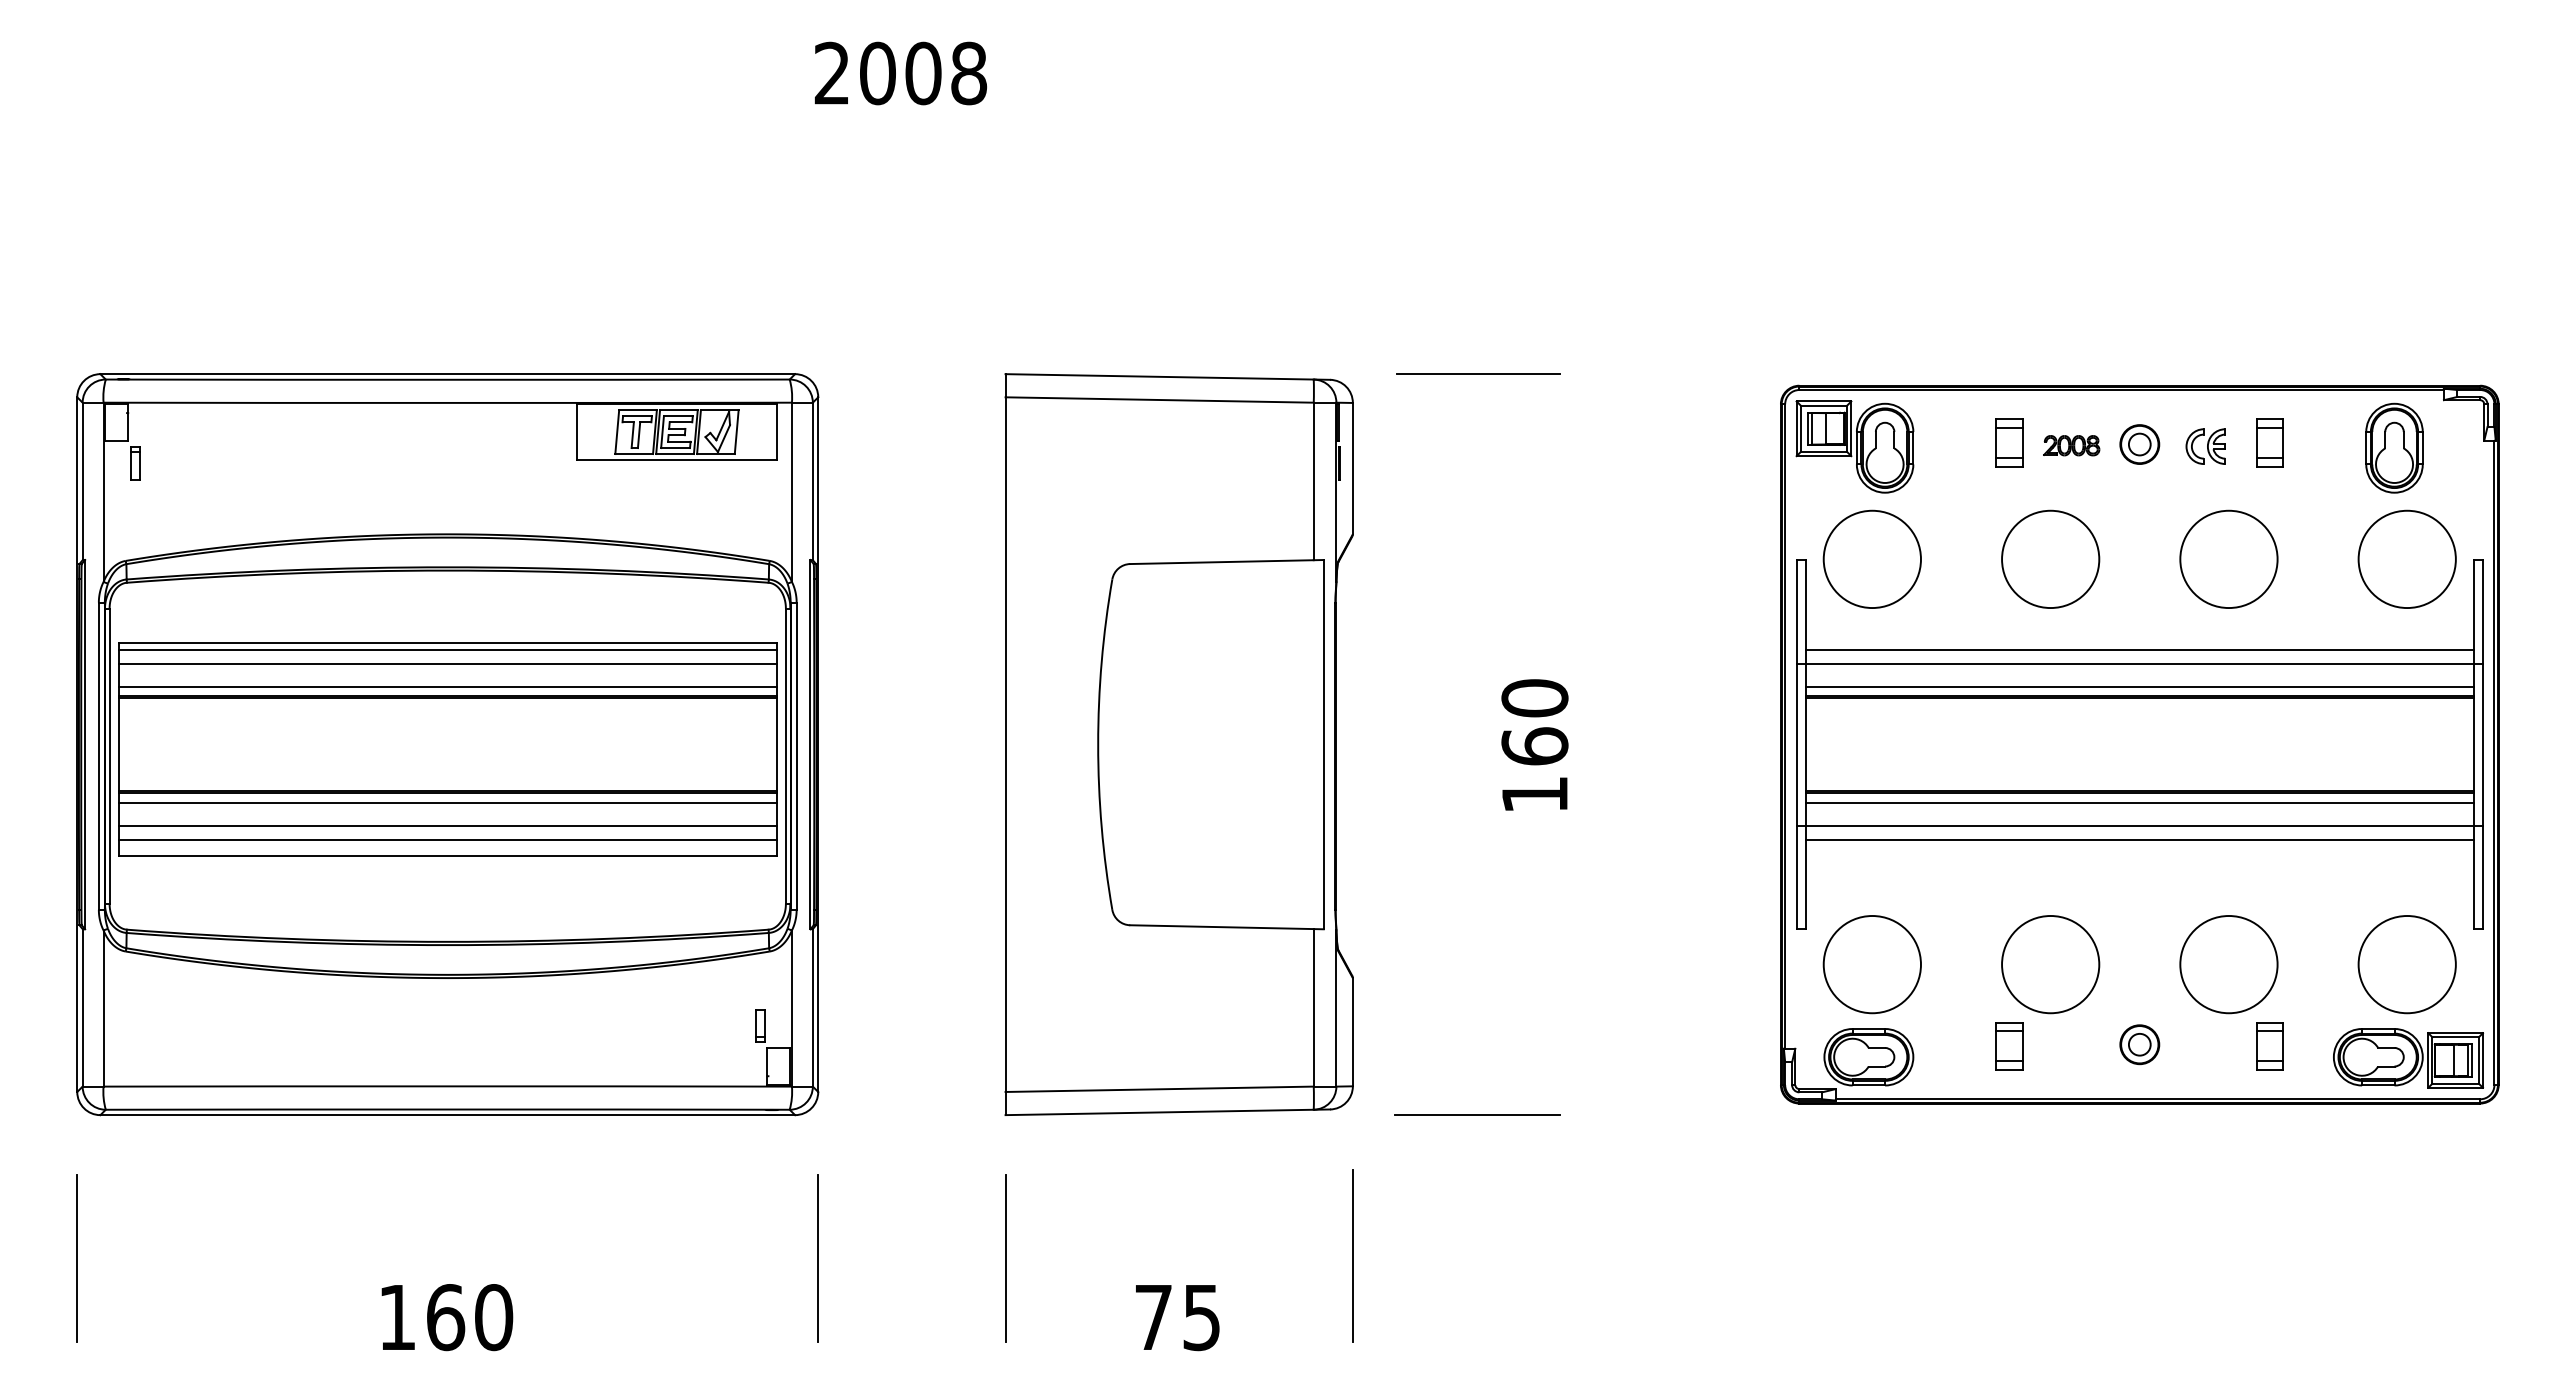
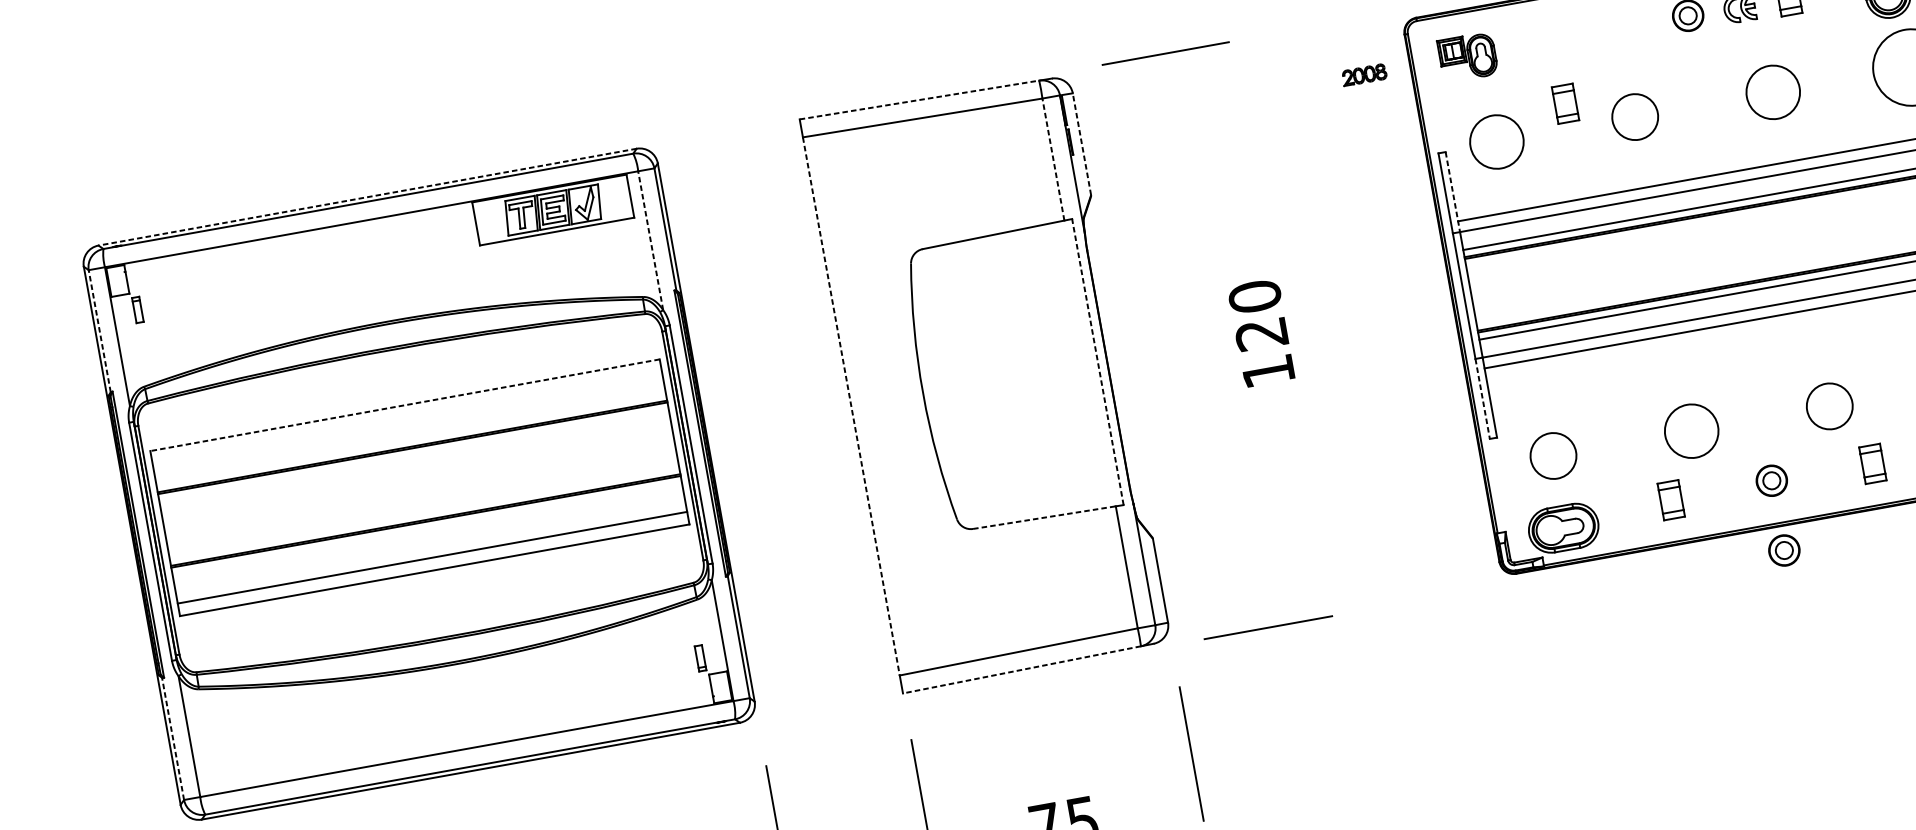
line: (447, 374) -> (367, 197), solid -> dashed
line: (1160, 376) -> (920, 99), solid -> dashed
part: (2009, 442) -> (1565, 103), moved
part: (2071, 445) -> (1364, 74), moved
part: (1854, 446) -> (1467, 57), size x0.6
line: (1352, 468) -> (1081, 144), solid -> dashed
line: (82, 481) -> (99, 331), solid -> dashed
line: (1313, 481) -> (1053, 159), solid -> dashed
line: (791, 492) -> (650, 240), solid -> dashed
circle: (1871, 558) -> (1496, 141), size x0.7
circle: (2050, 558) -> (1634, 116), size x0.6
circle: (2228, 559) -> (1772, 92), size x0.7
line: (1805, 611) -> (1452, 191), solid -> dashed
line: (447, 642) -> (404, 405), solid -> dashed
line: (447, 649) -> (405, 410), removed
line: (447, 663) -> (407, 421), removed
line: (447, 686) -> (410, 439), removed
line: (1323, 744) -> (1097, 361), solid -> dashed
line: (1005, 745) -> (851, 407), solid -> dashed
text: (1534, 746) -> (1261, 334), 160 -> 120
line: (447, 802) -> (427, 529), removed
line: (447, 825) -> (430, 546), removed
line: (1796, 877) -> (1482, 399), solid -> dashed
line: (1221, 927) -> (1044, 517), solid -> dashed
circle: (1871, 964) -> (1552, 456), size x0.6
circle: (2050, 964) -> (1691, 431), size x0.7
circle: (2228, 964) -> (1829, 406), size x0.6
line: (82, 1007) -> (172, 738), solid -> dashed
line: (1159, 1112) -> (1021, 669), solid -> dashed
part: (2139, 1134) -> (1784, 550), added

